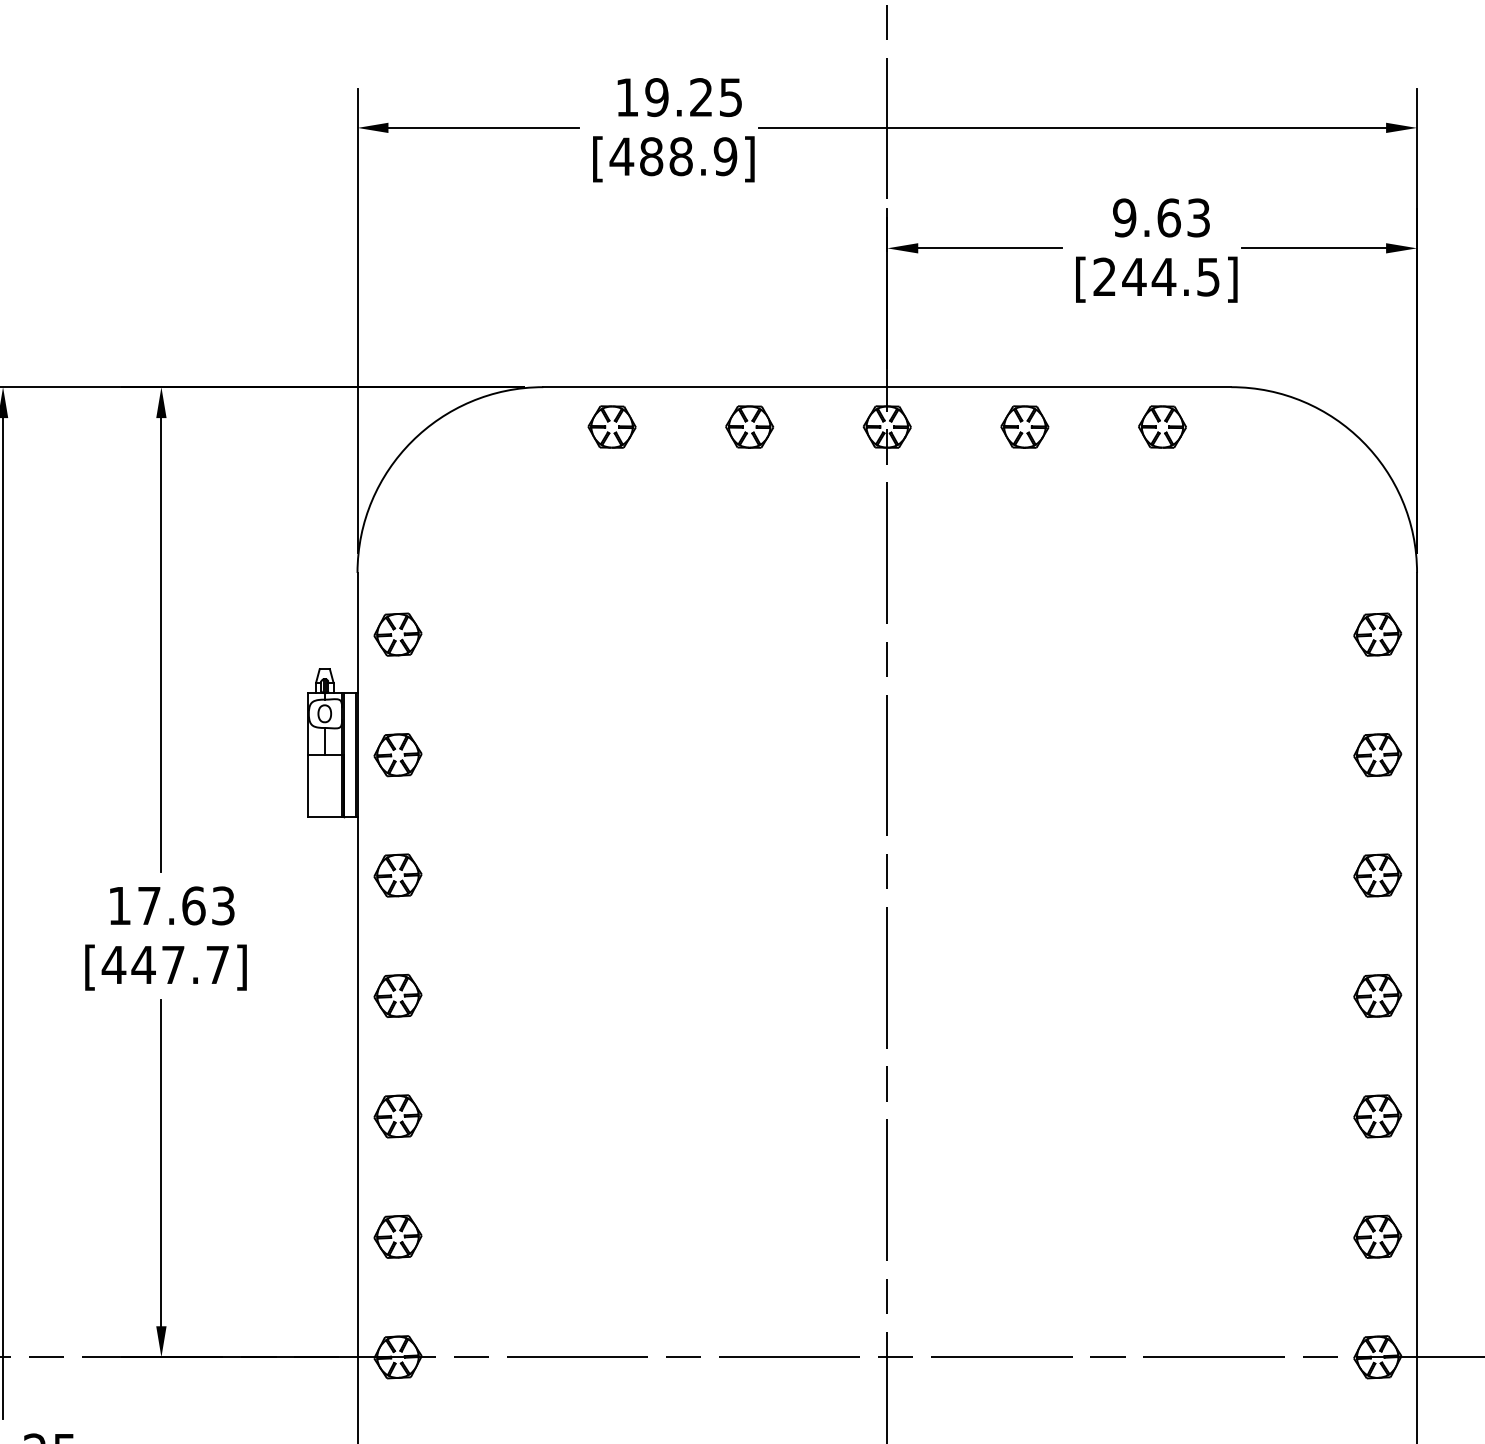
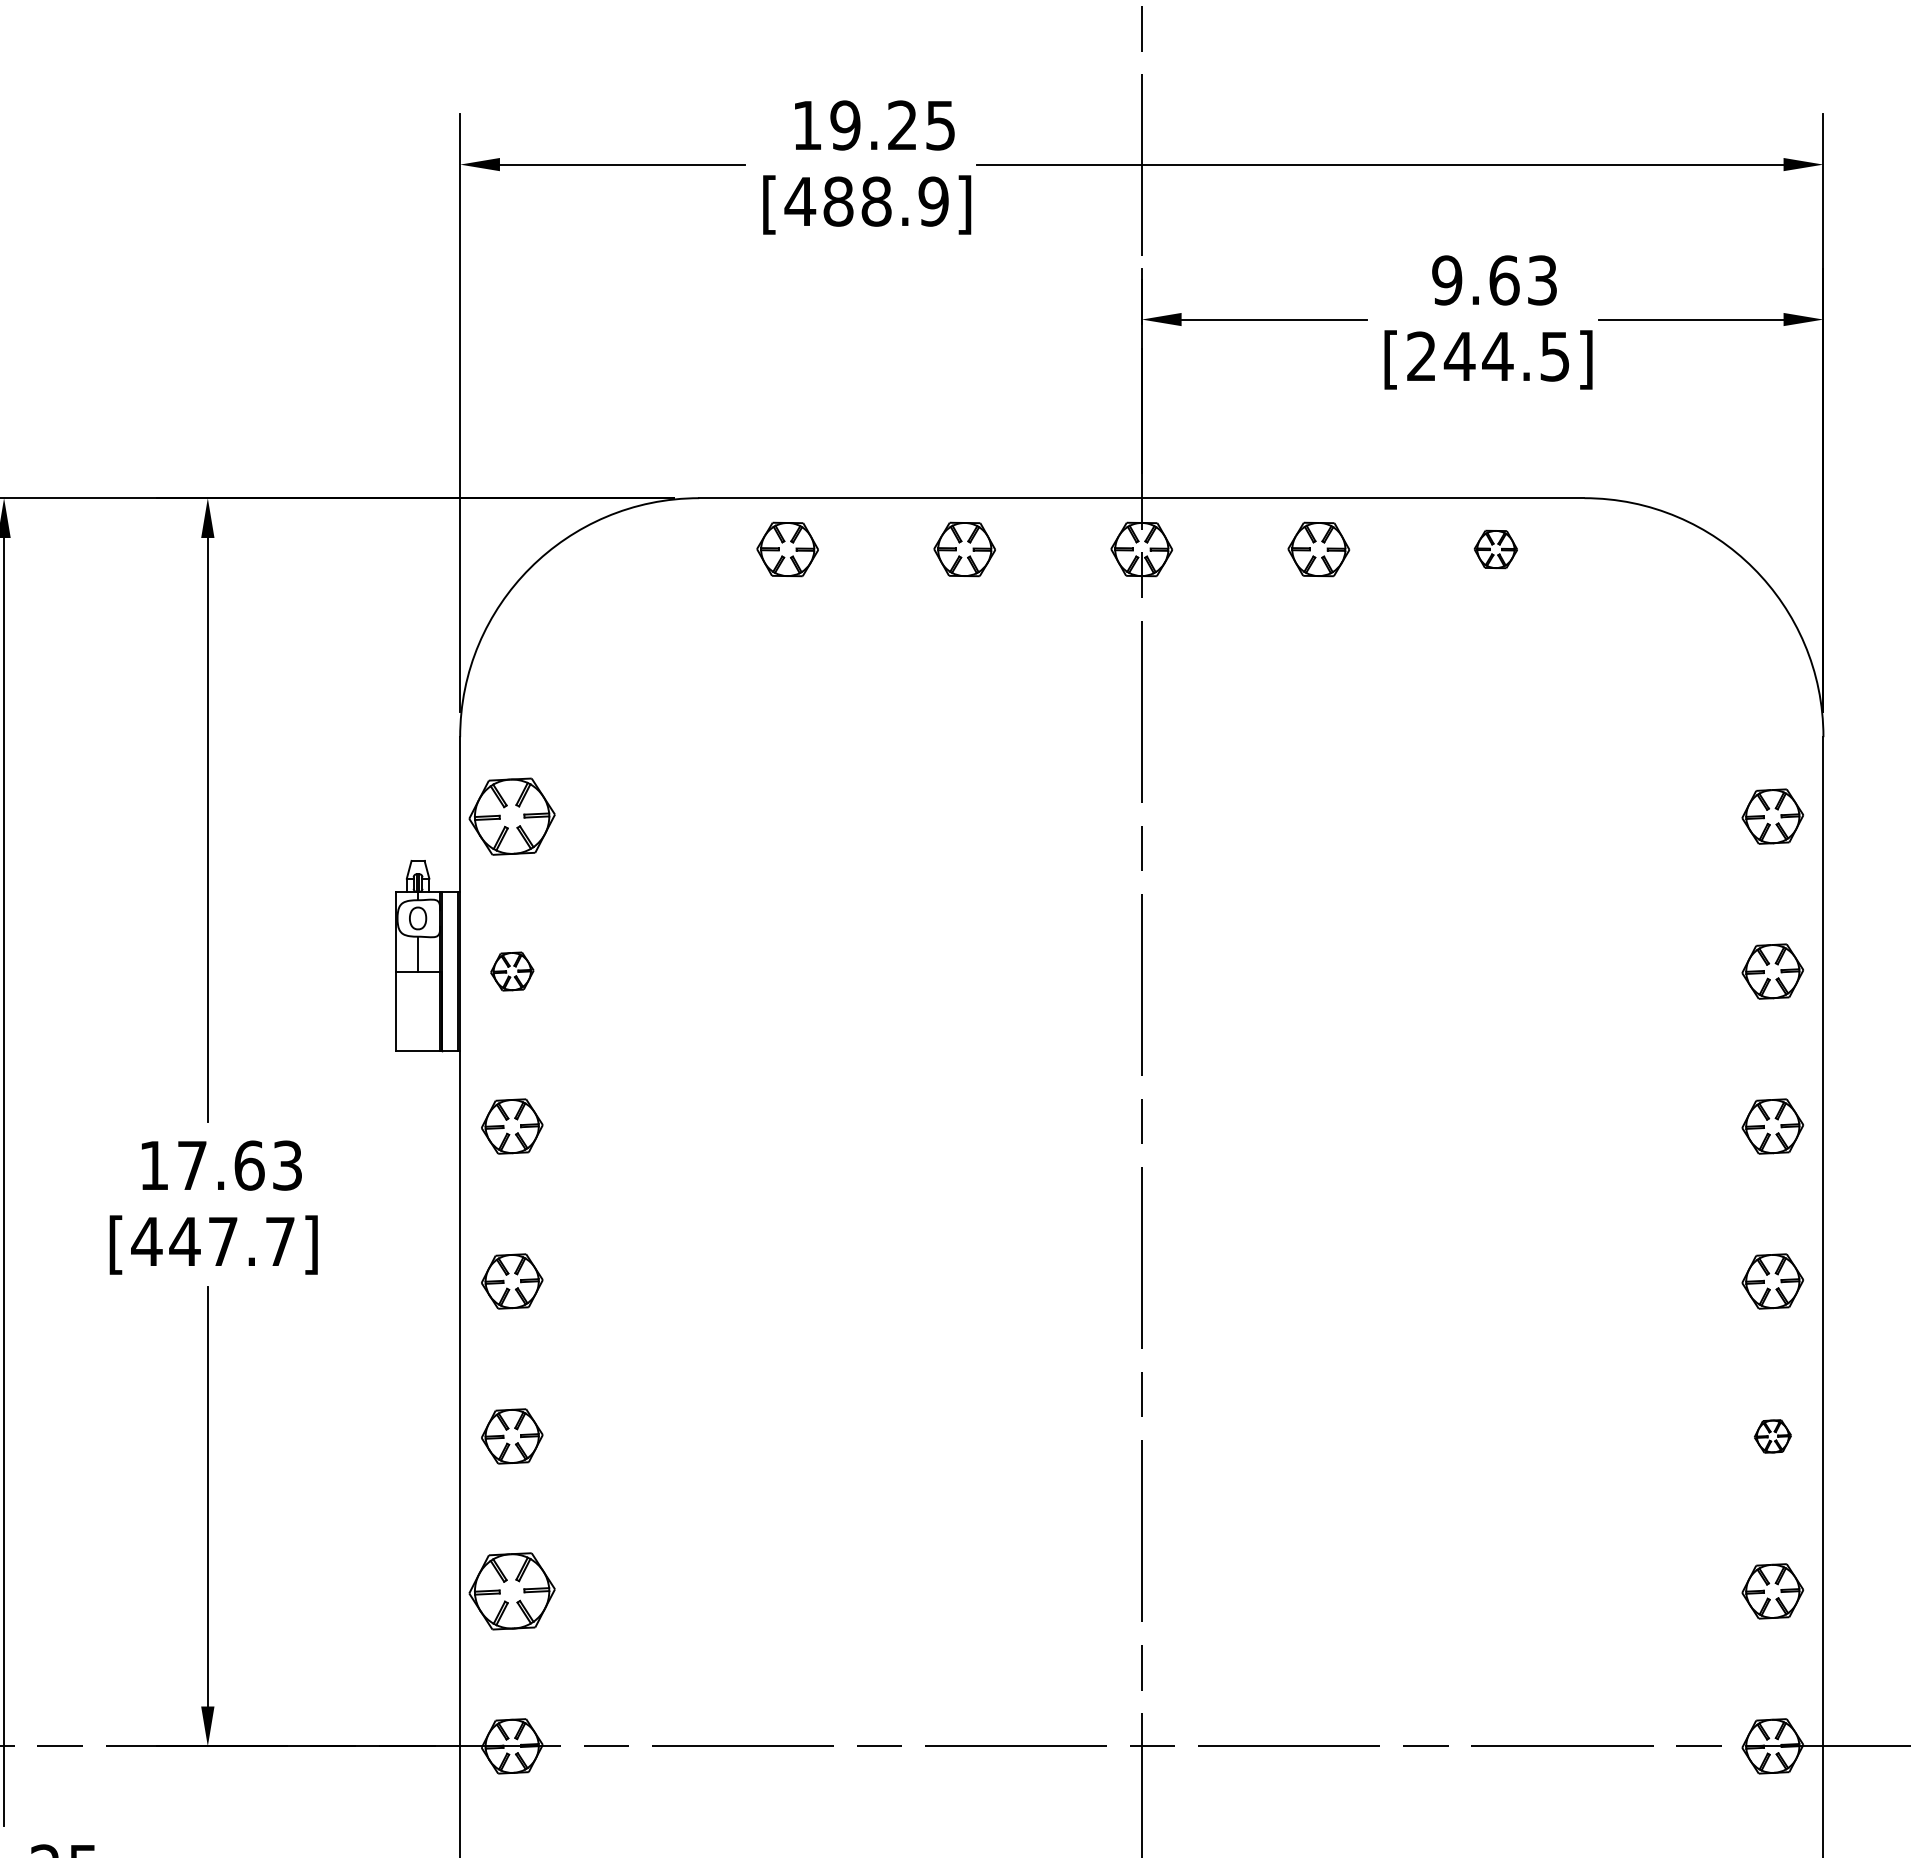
part: (1162, 427) -> (1495, 549), size x0.7
part: (398, 634) -> (512, 816), size x1.4
part: (398, 755) -> (512, 971), size x0.7
part: (1377, 1116) -> (1772, 1436), size x0.6
part: (398, 1236) -> (512, 1591), size x1.4

